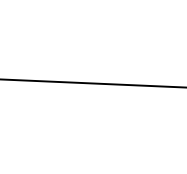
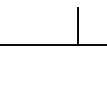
line: (149, 52) -> (78, 25), added

